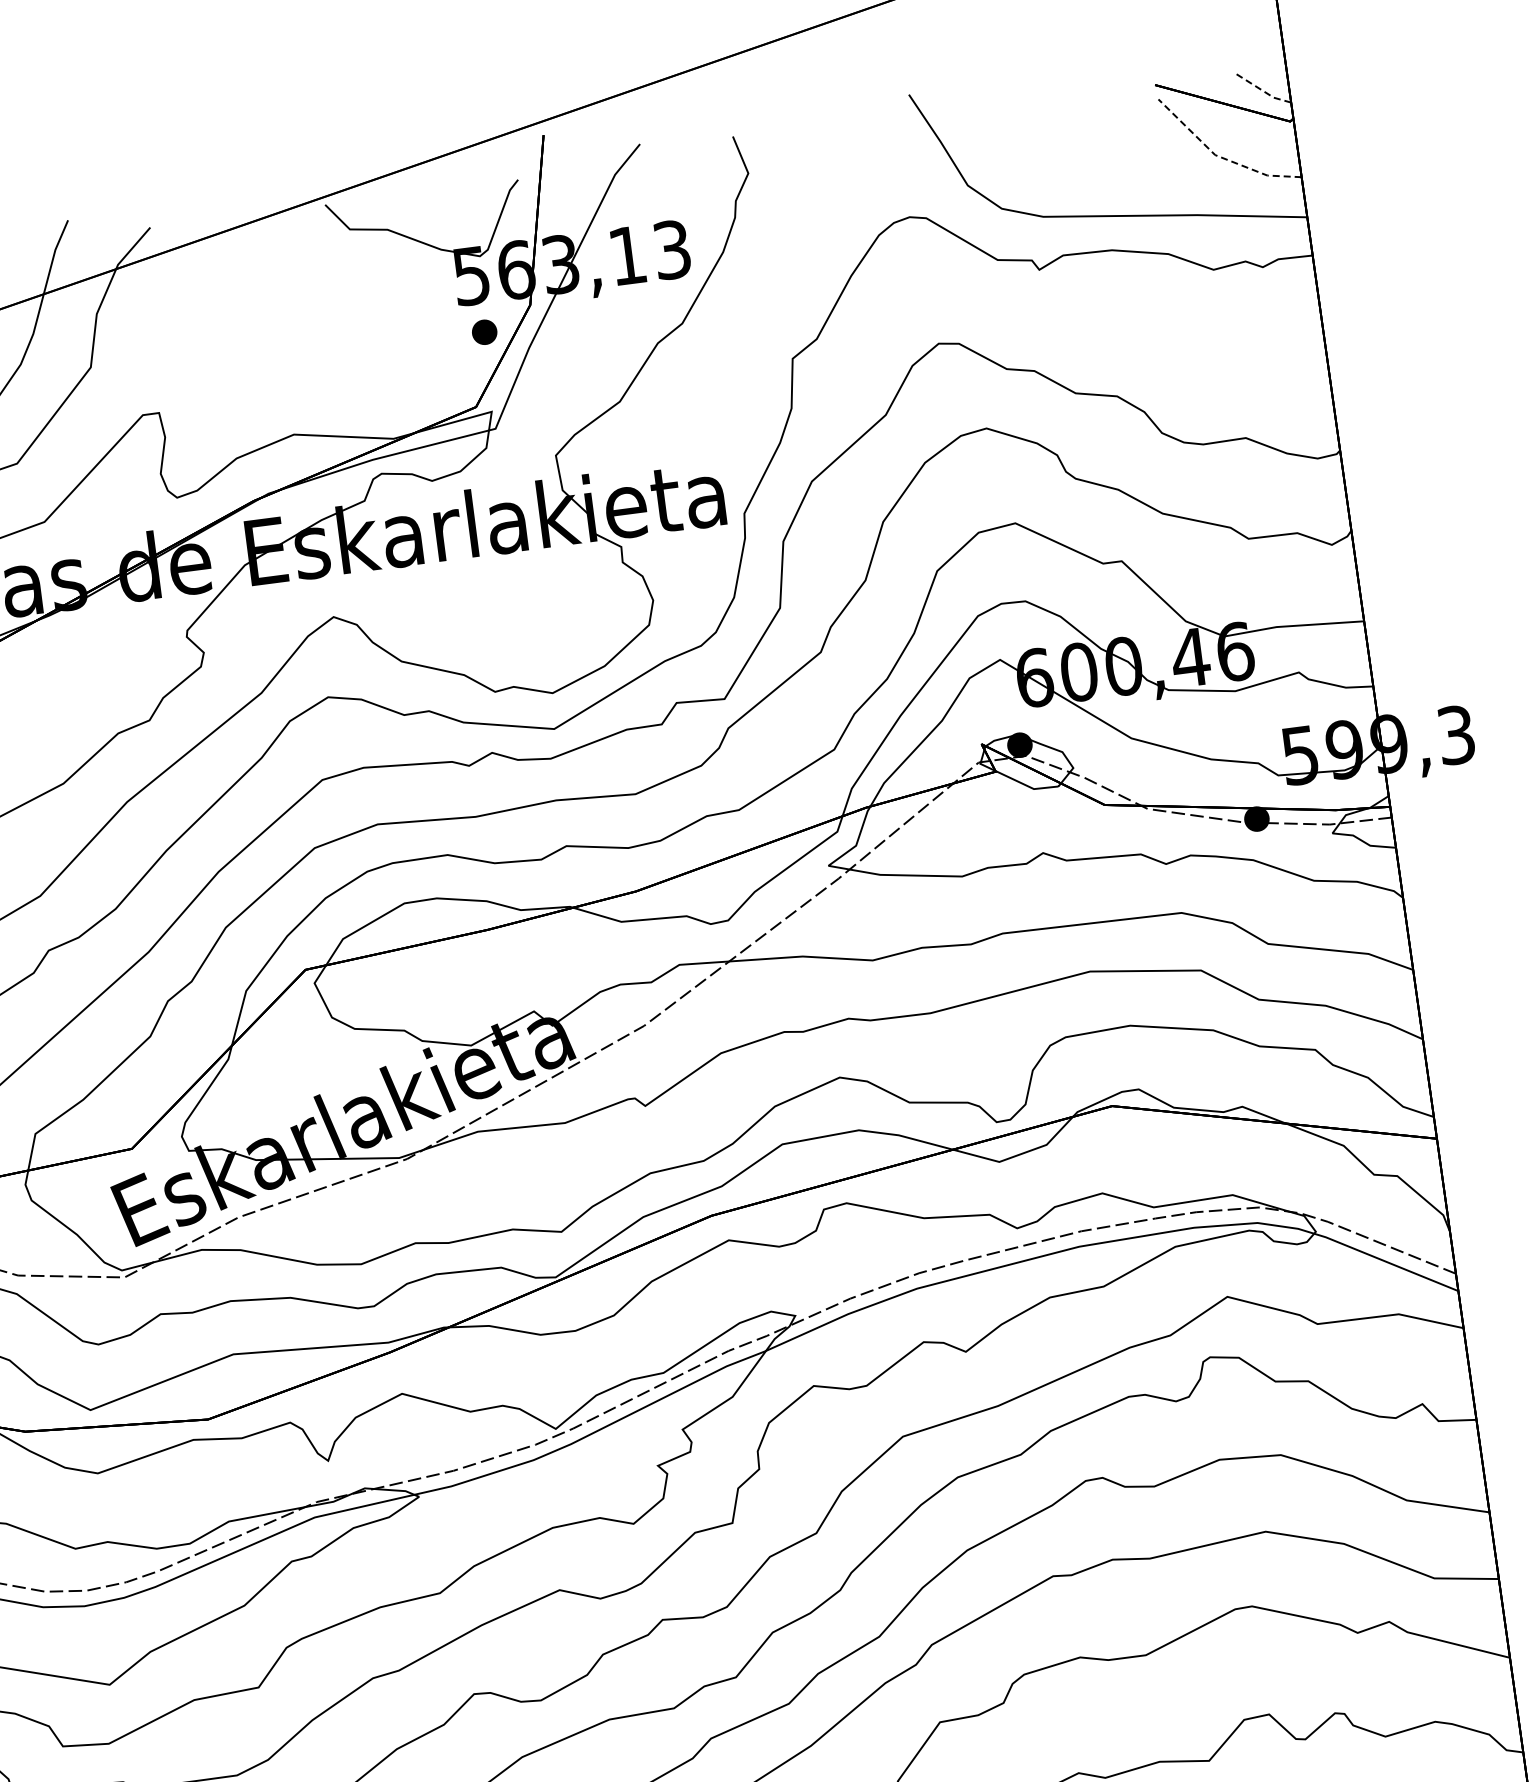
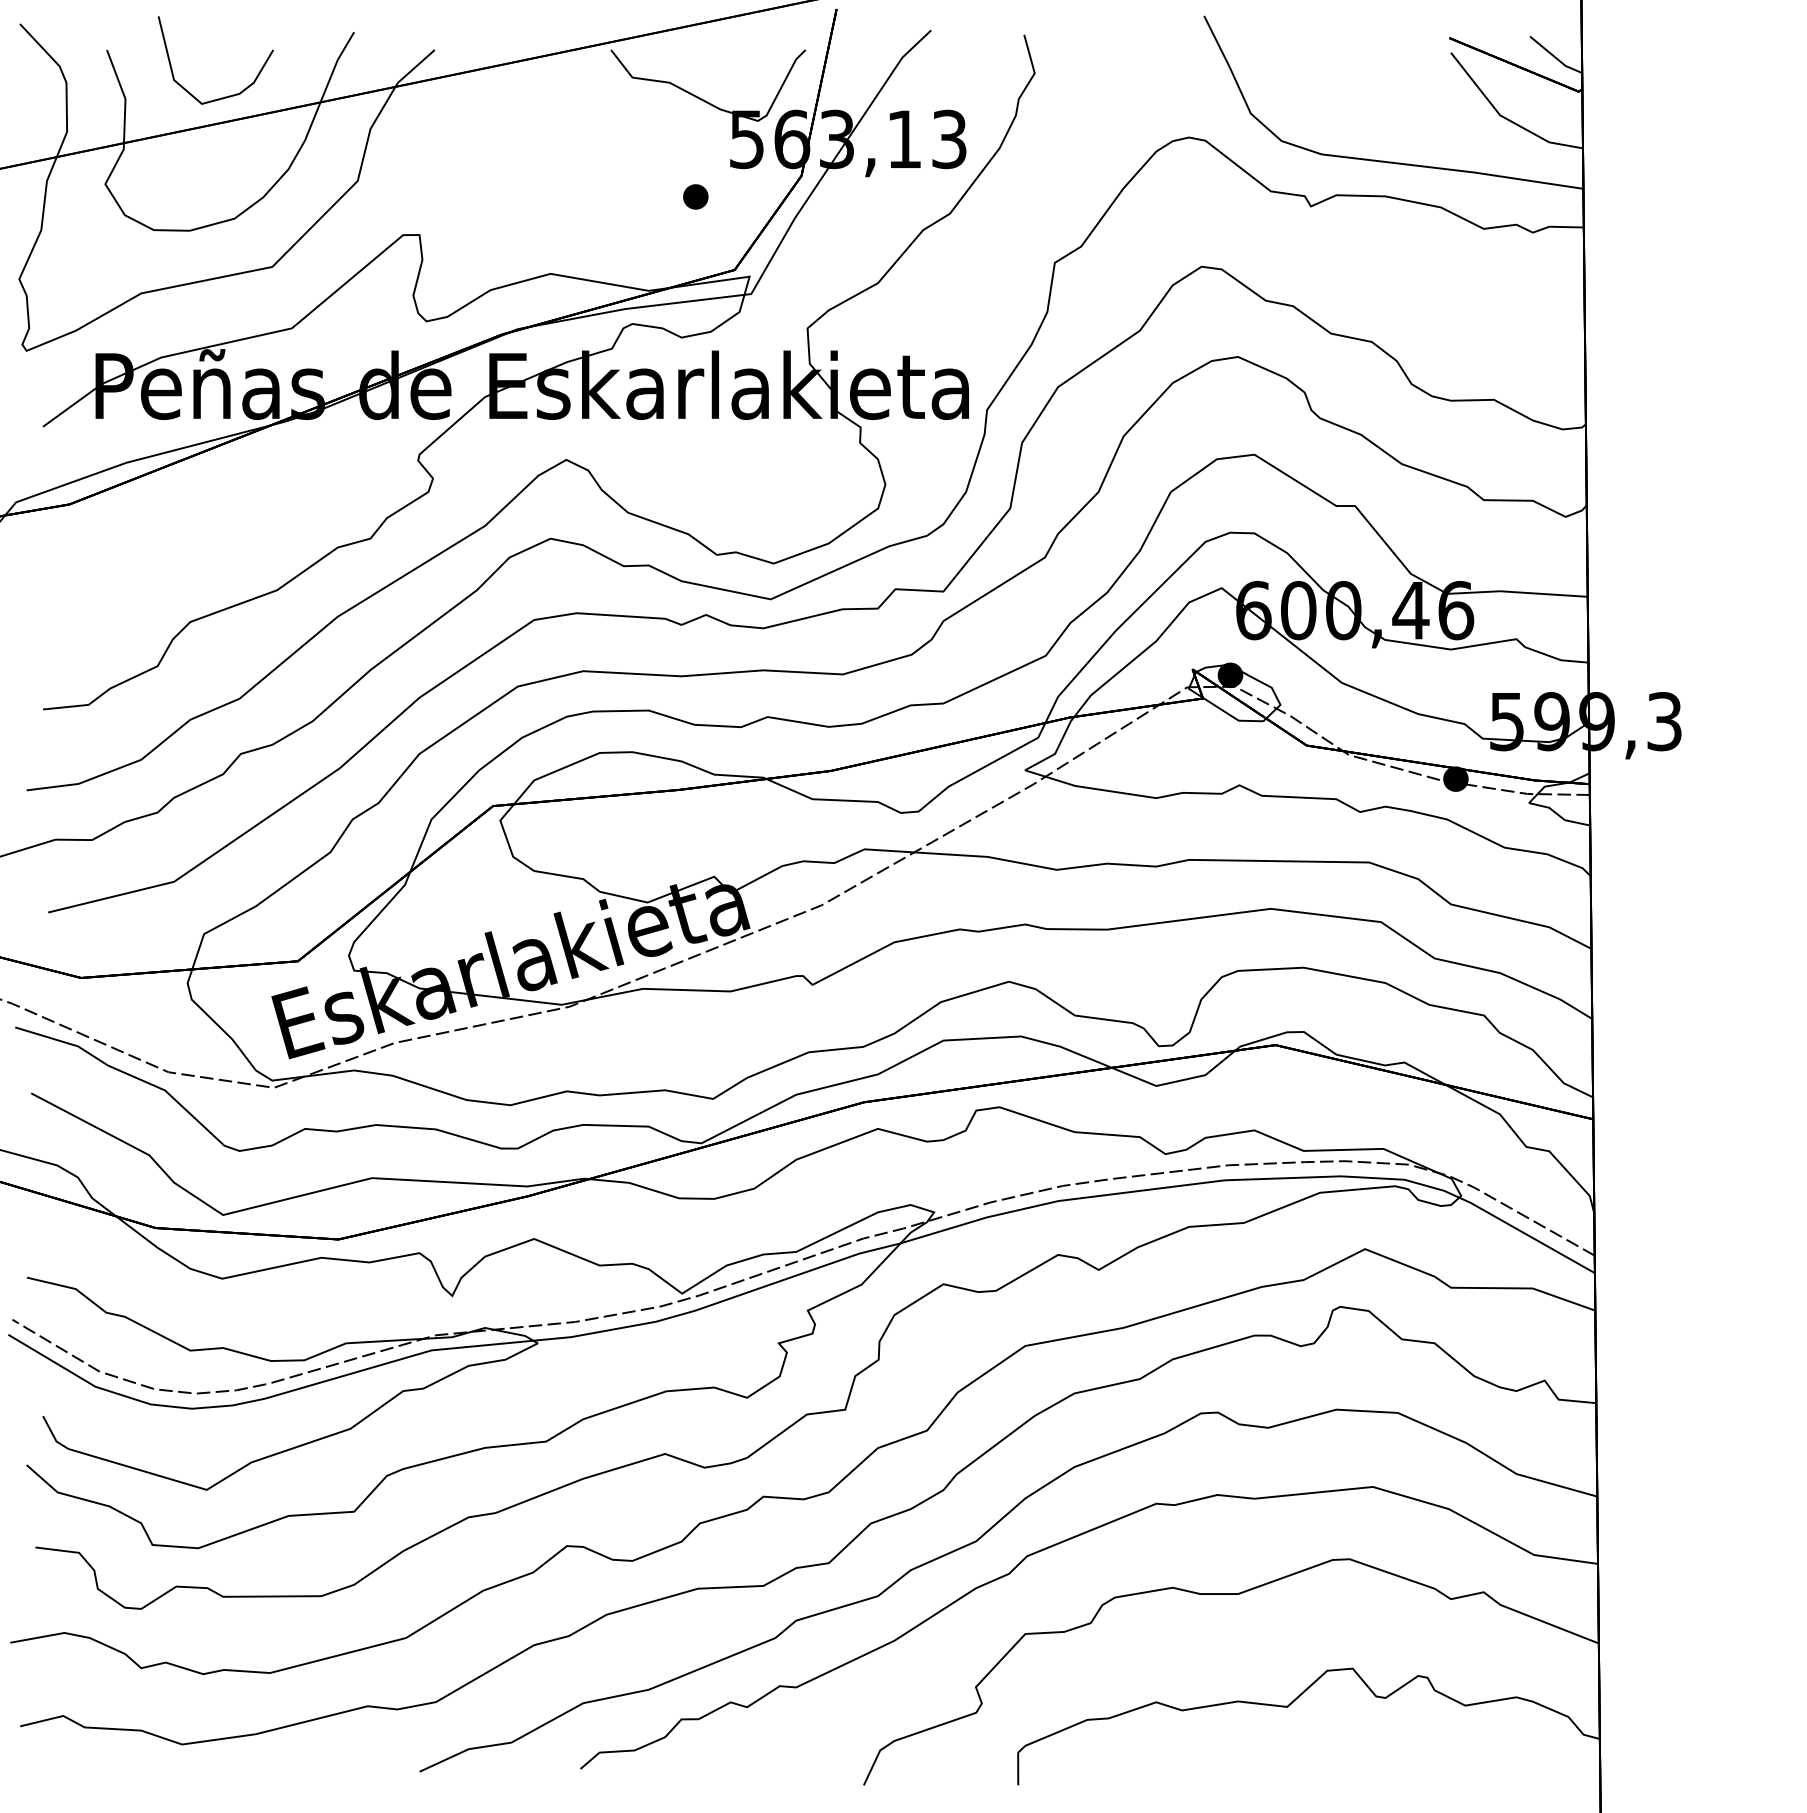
line: (1262, 90) -> (1555, 57), dashed -> solid
line: (1220, 157) -> (1505, 118), dashed -> solid
part: (484, 331) -> (695, 196), moved

